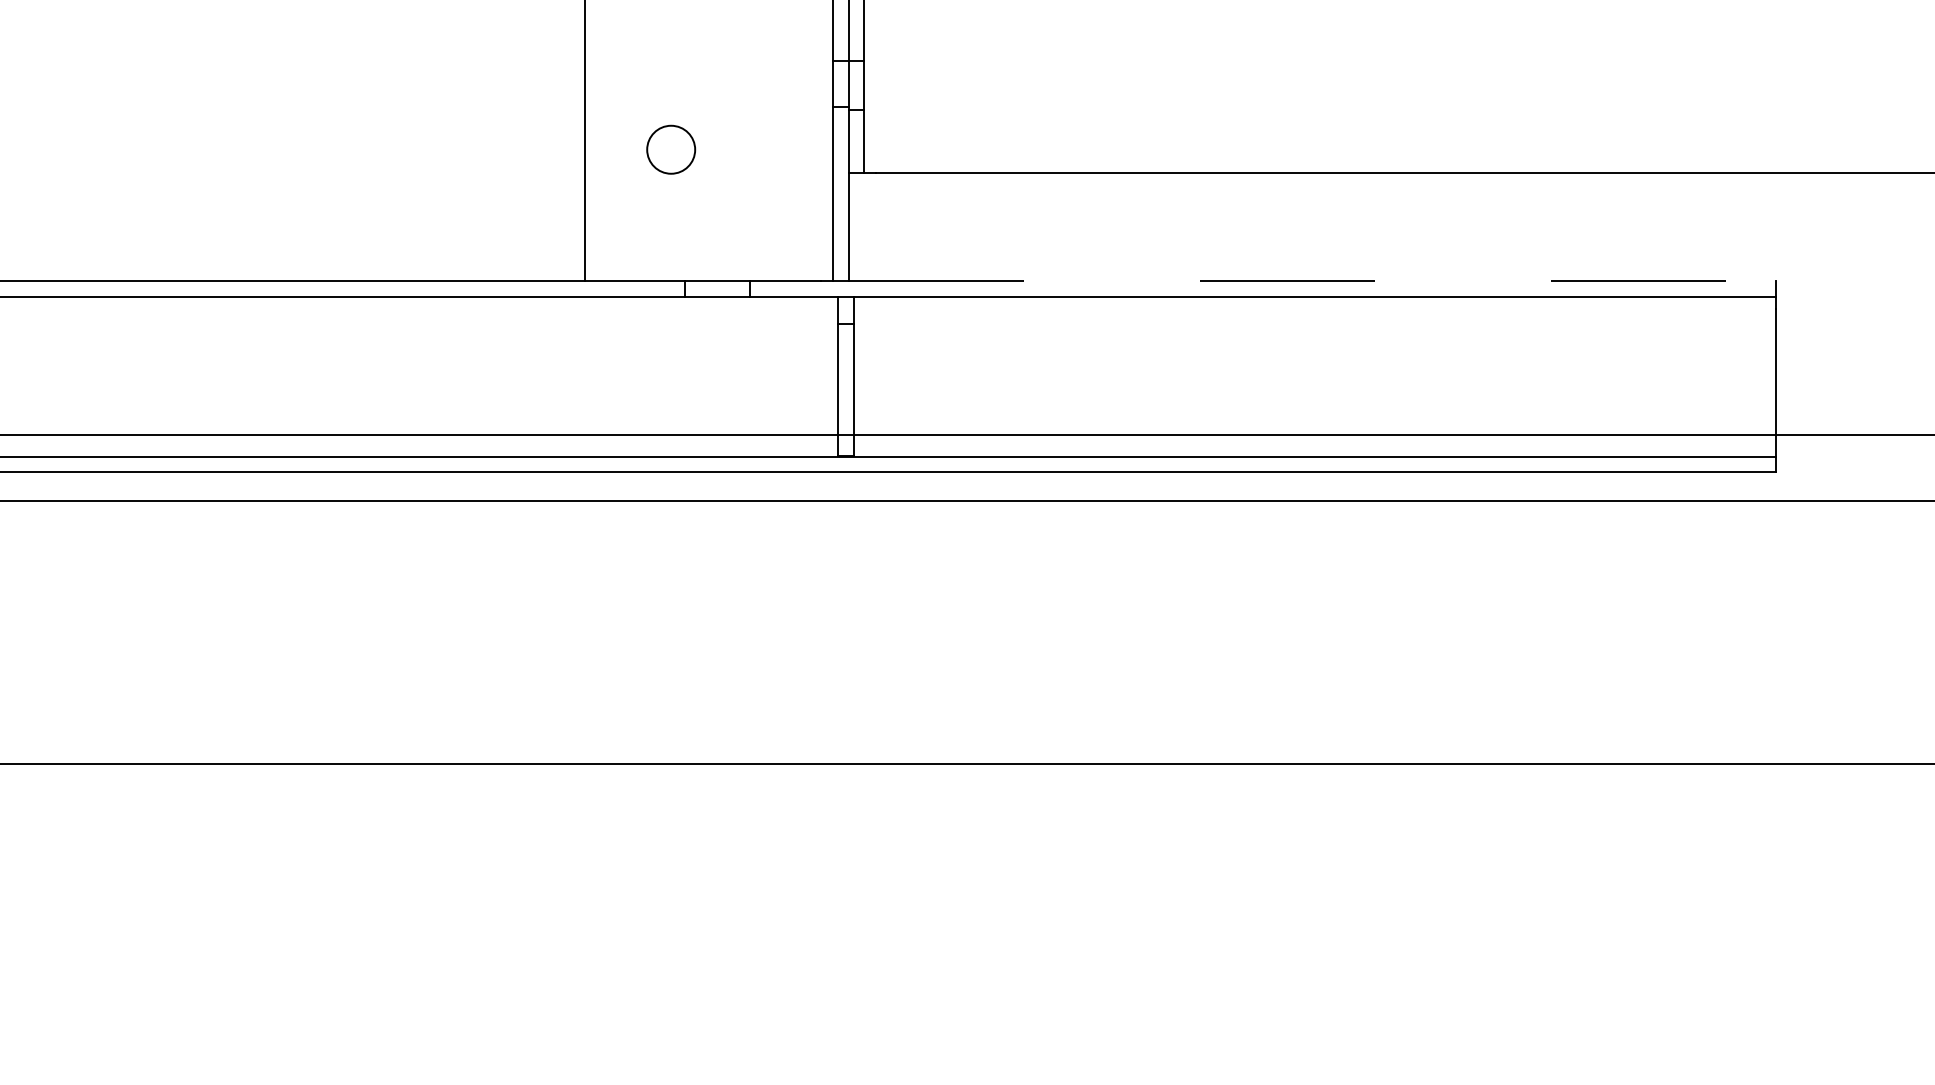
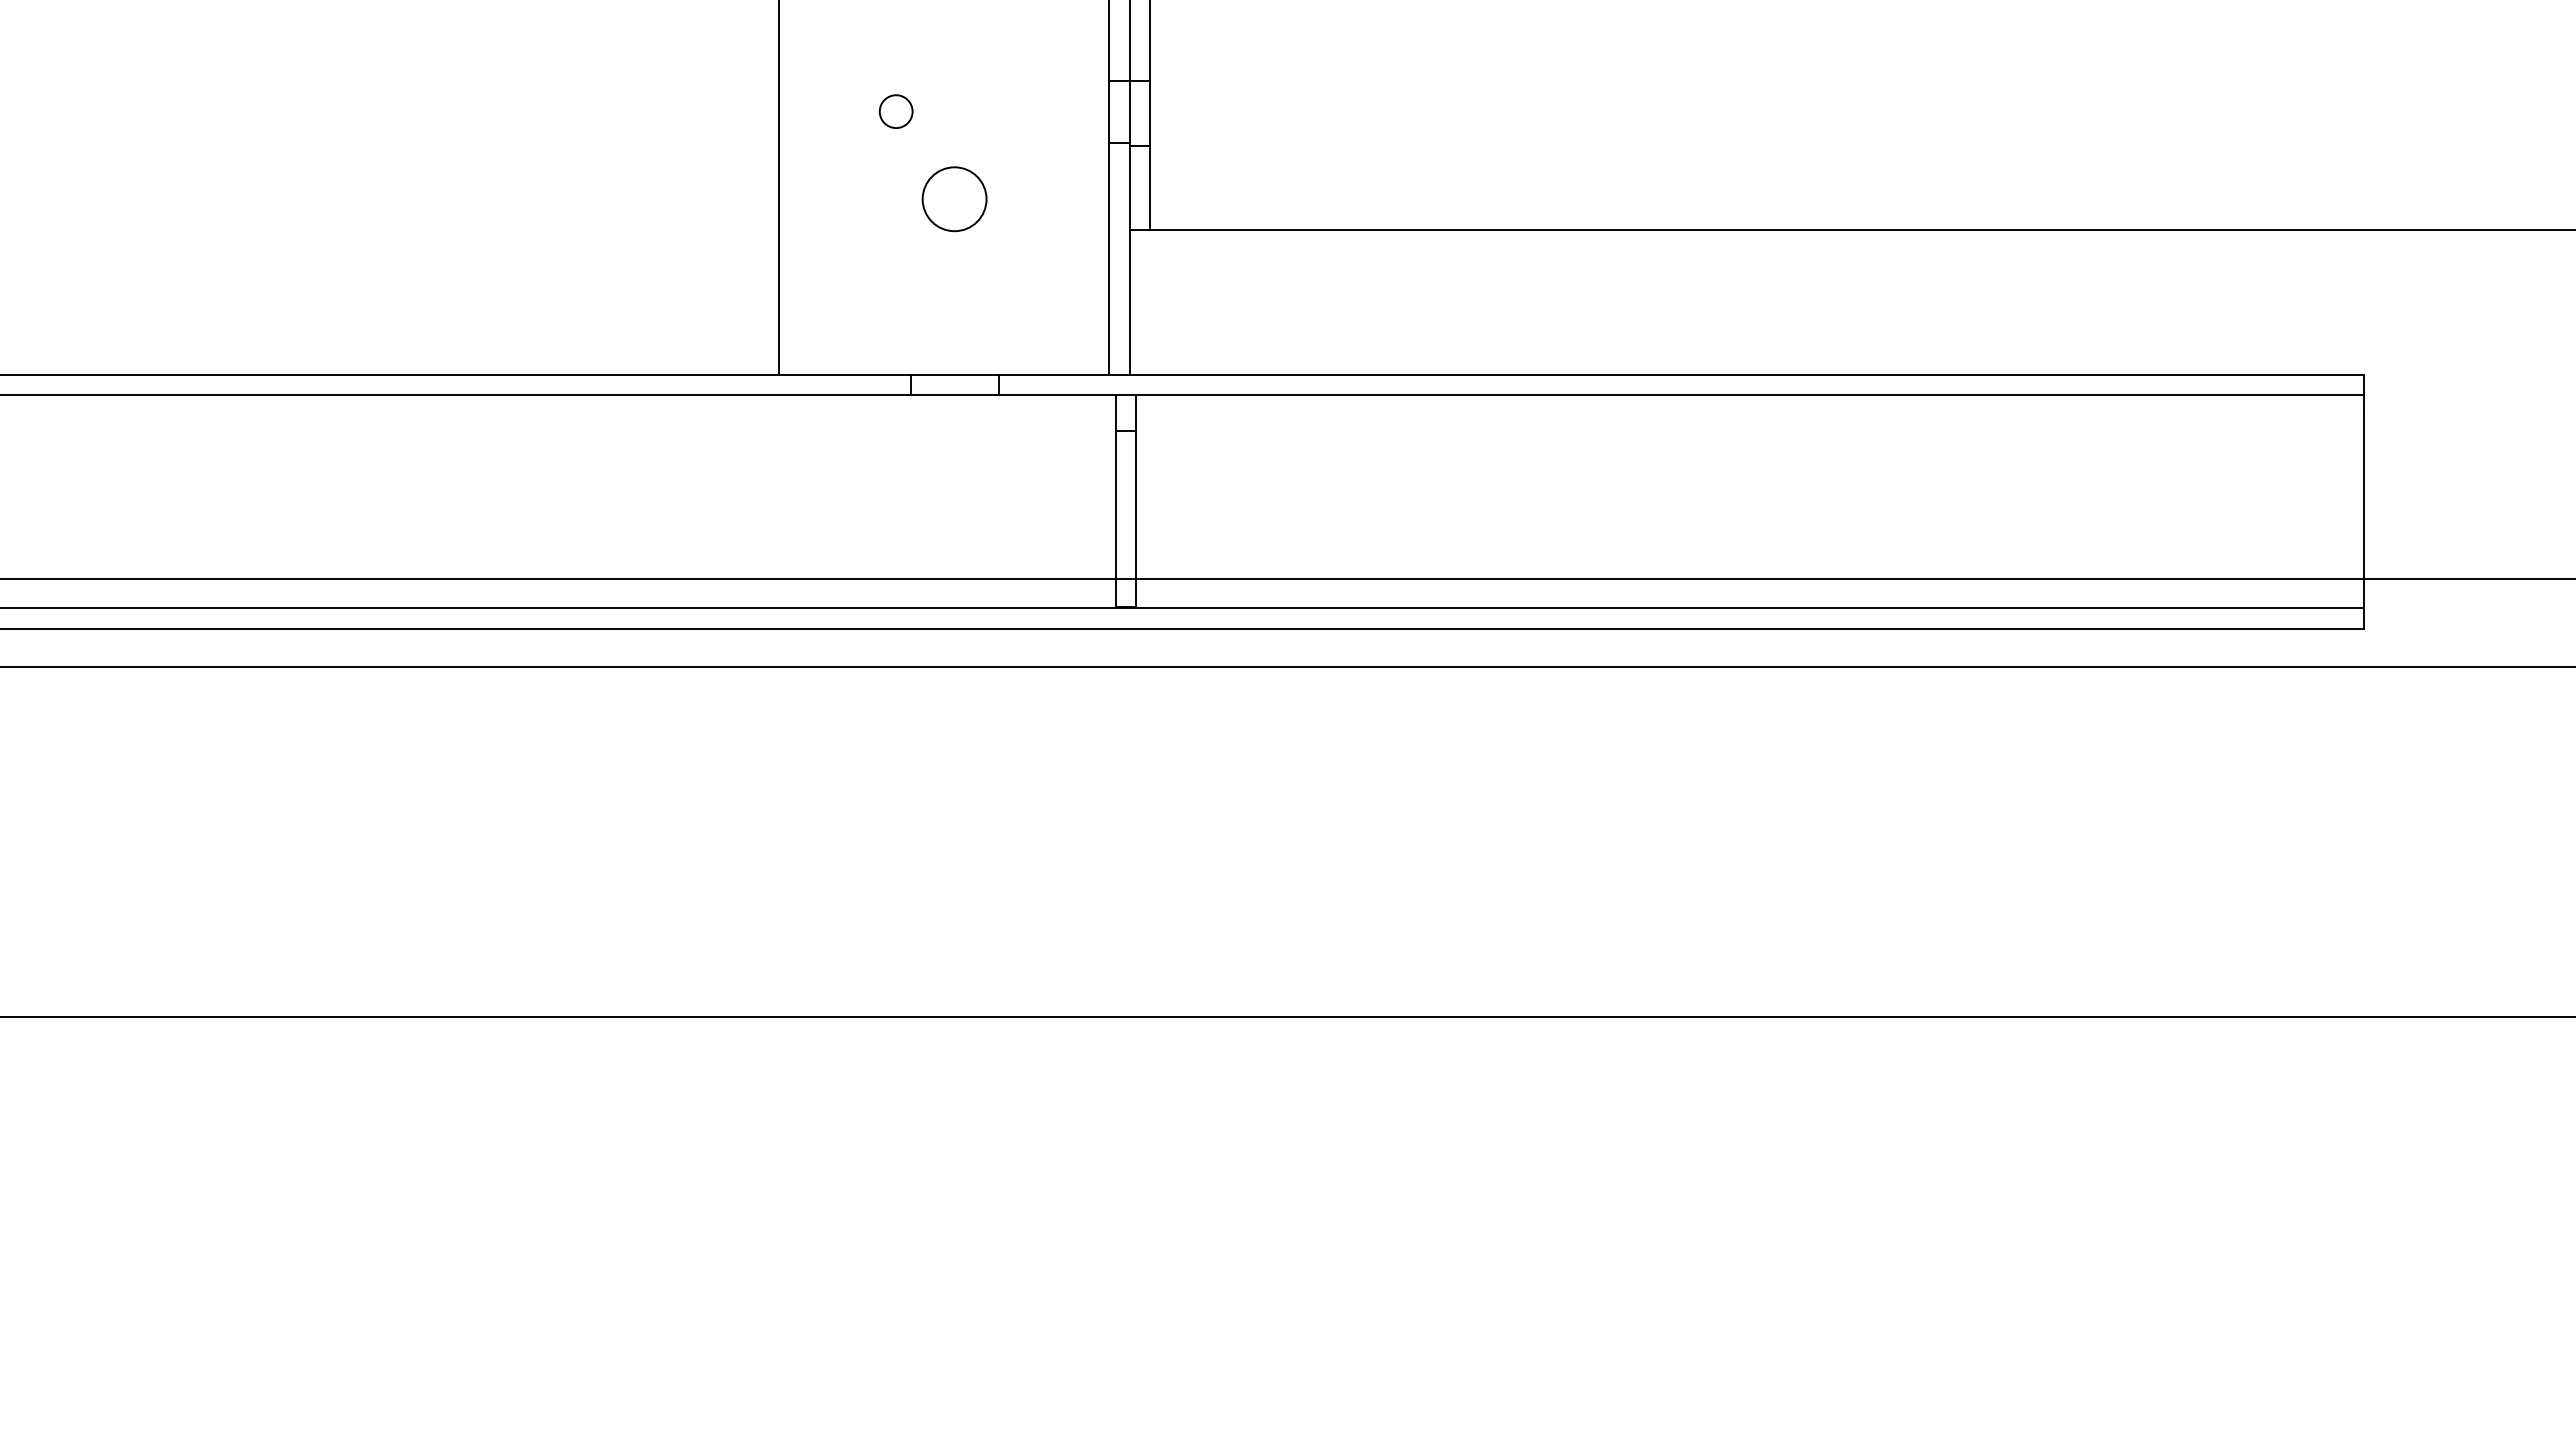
circle: (672, 83) -> (895, 111), added
circle: (671, 149) -> (954, 199), moved
line: (1312, 281) -> (1747, 374), dashed -> solid

